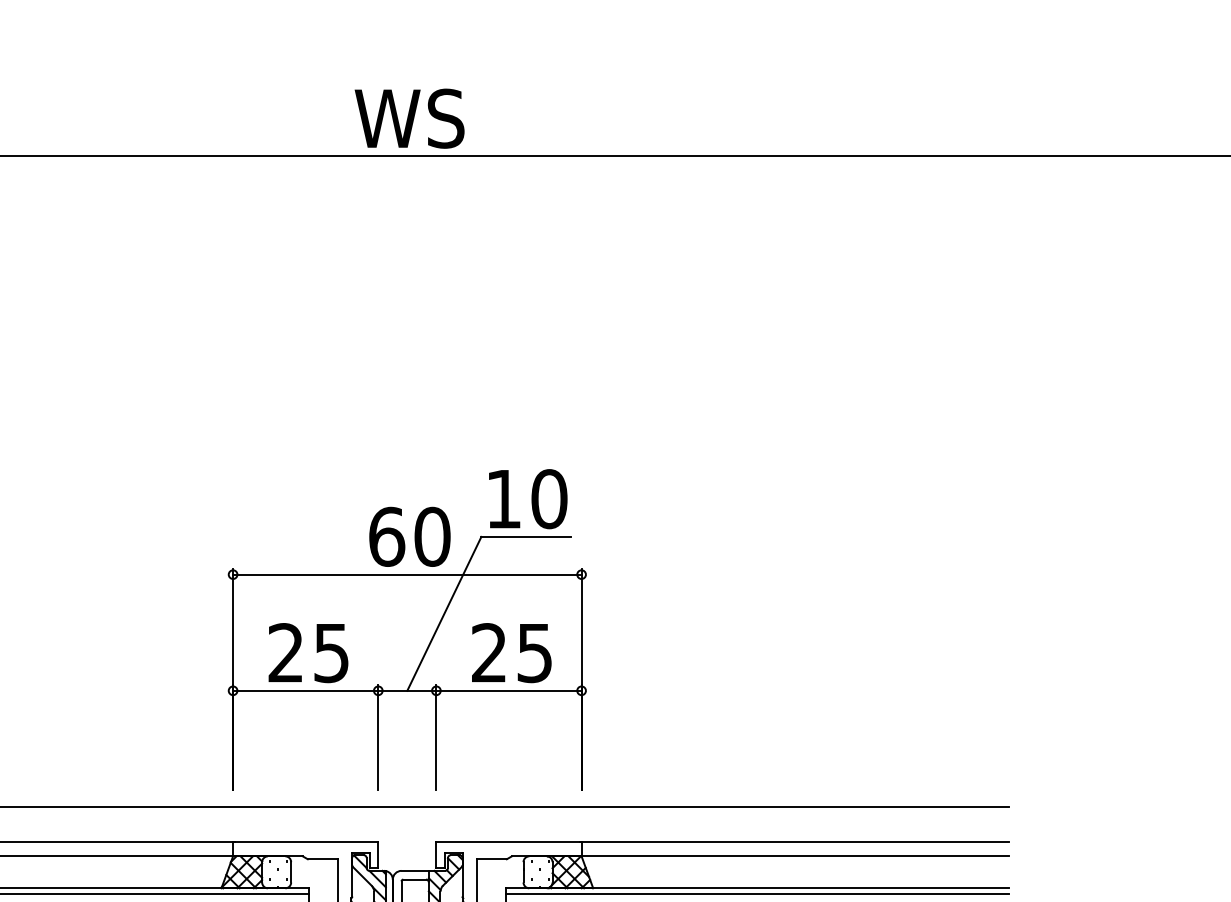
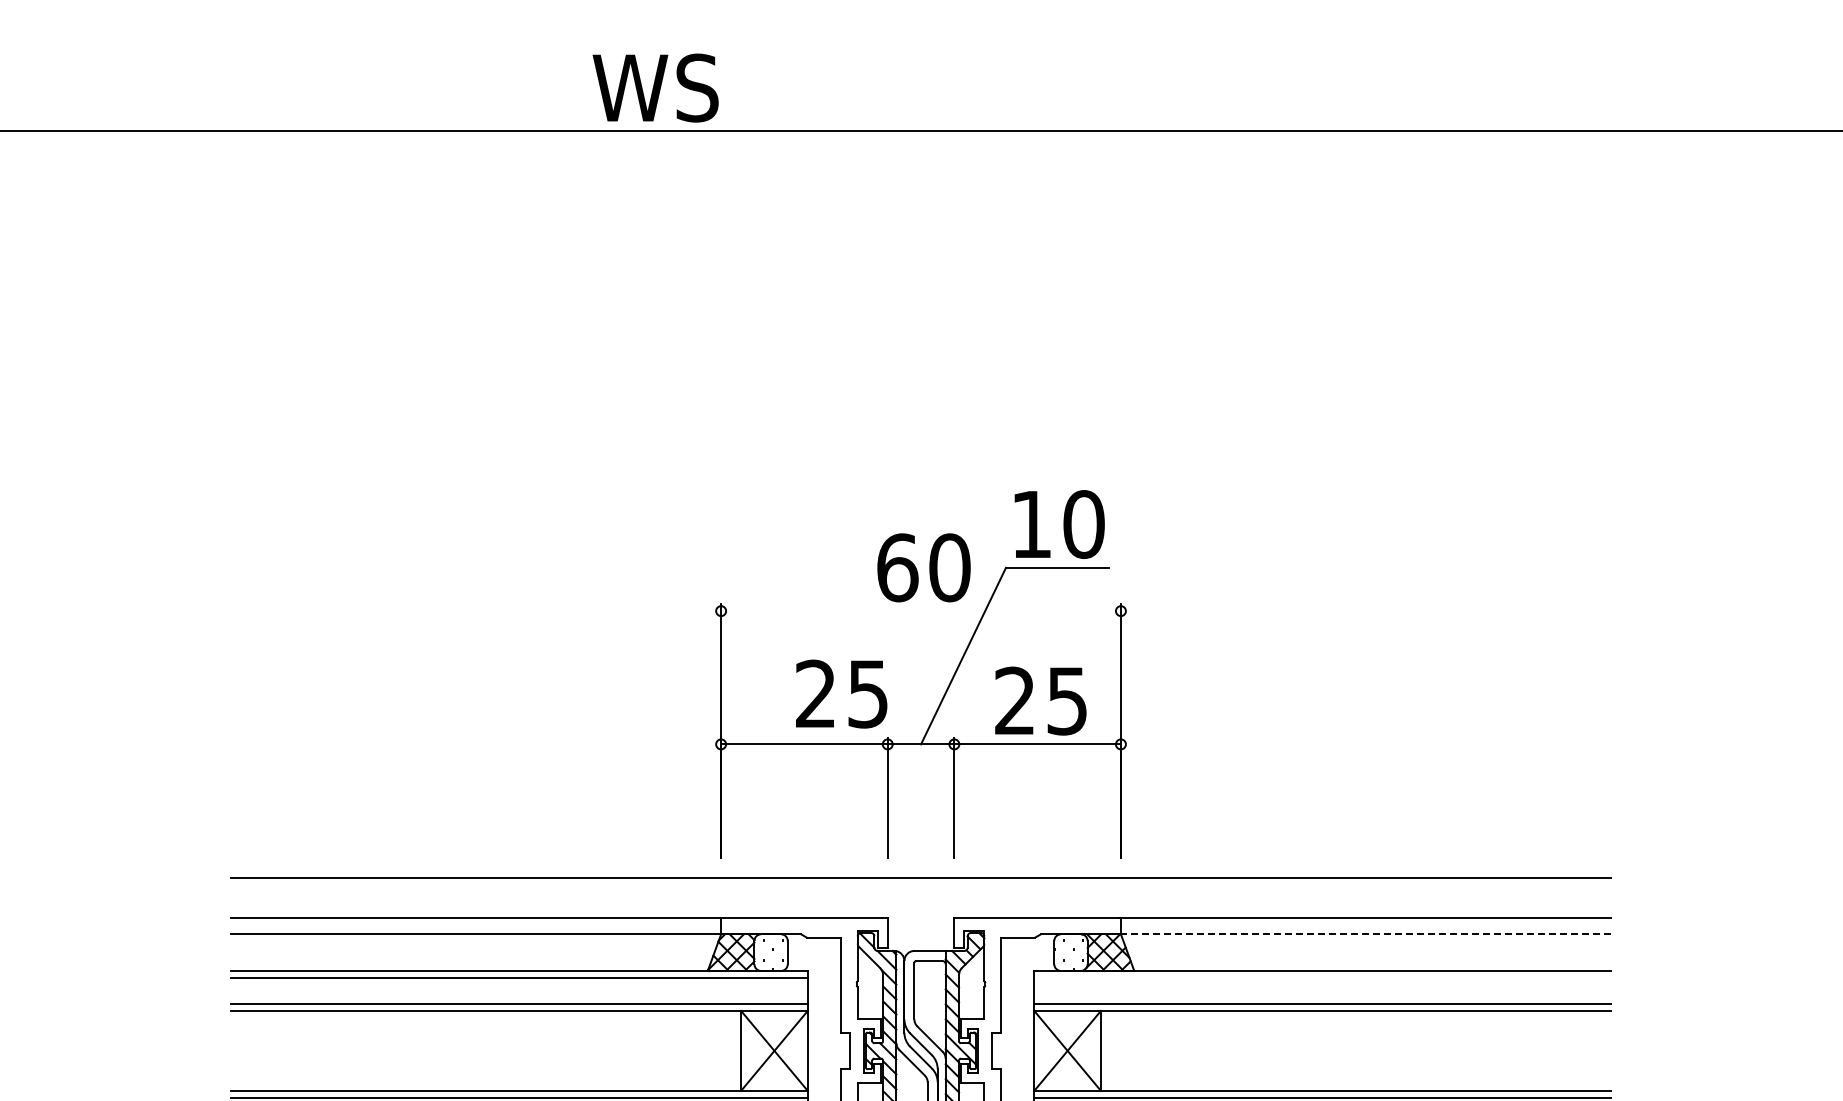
text: (409, 118) -> (655, 87), moved
line: (406, 574) -> (920, 611), removed
text: (308, 652) -> (841, 693), moved
line: (793, 856) -> (1364, 934), solid -> dashed
line: (757, 894) -> (1322, 977), removed

